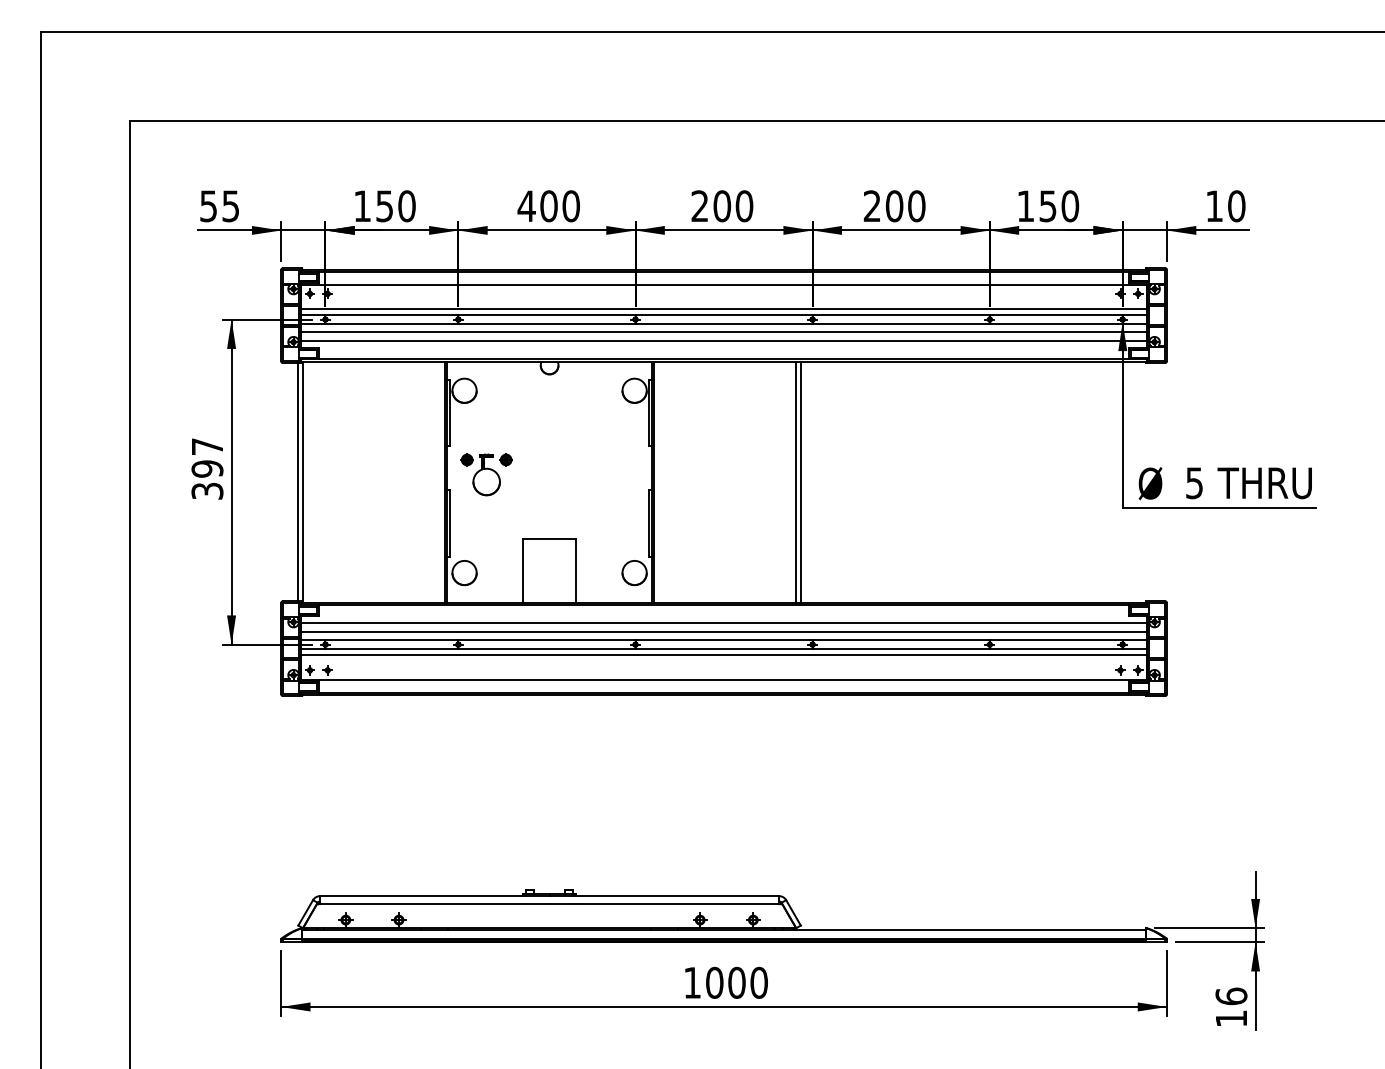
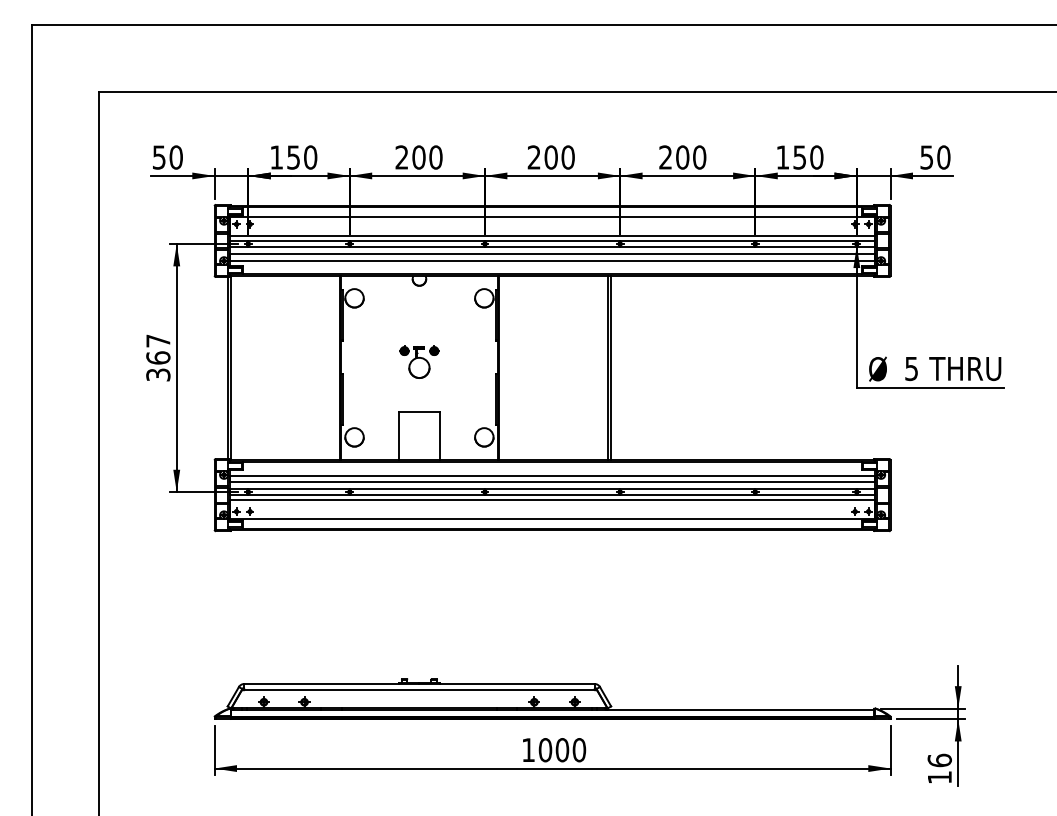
text: (229, 206) -> (175, 157), 55 -> 50
text: (526, 206) -> (401, 157), 400 -> 200
text: (1214, 206) -> (926, 157), 10 -> 50
text: (207, 468) -> (158, 357), 397 -> 367
part: (486, 473) -> (419, 361), moved

